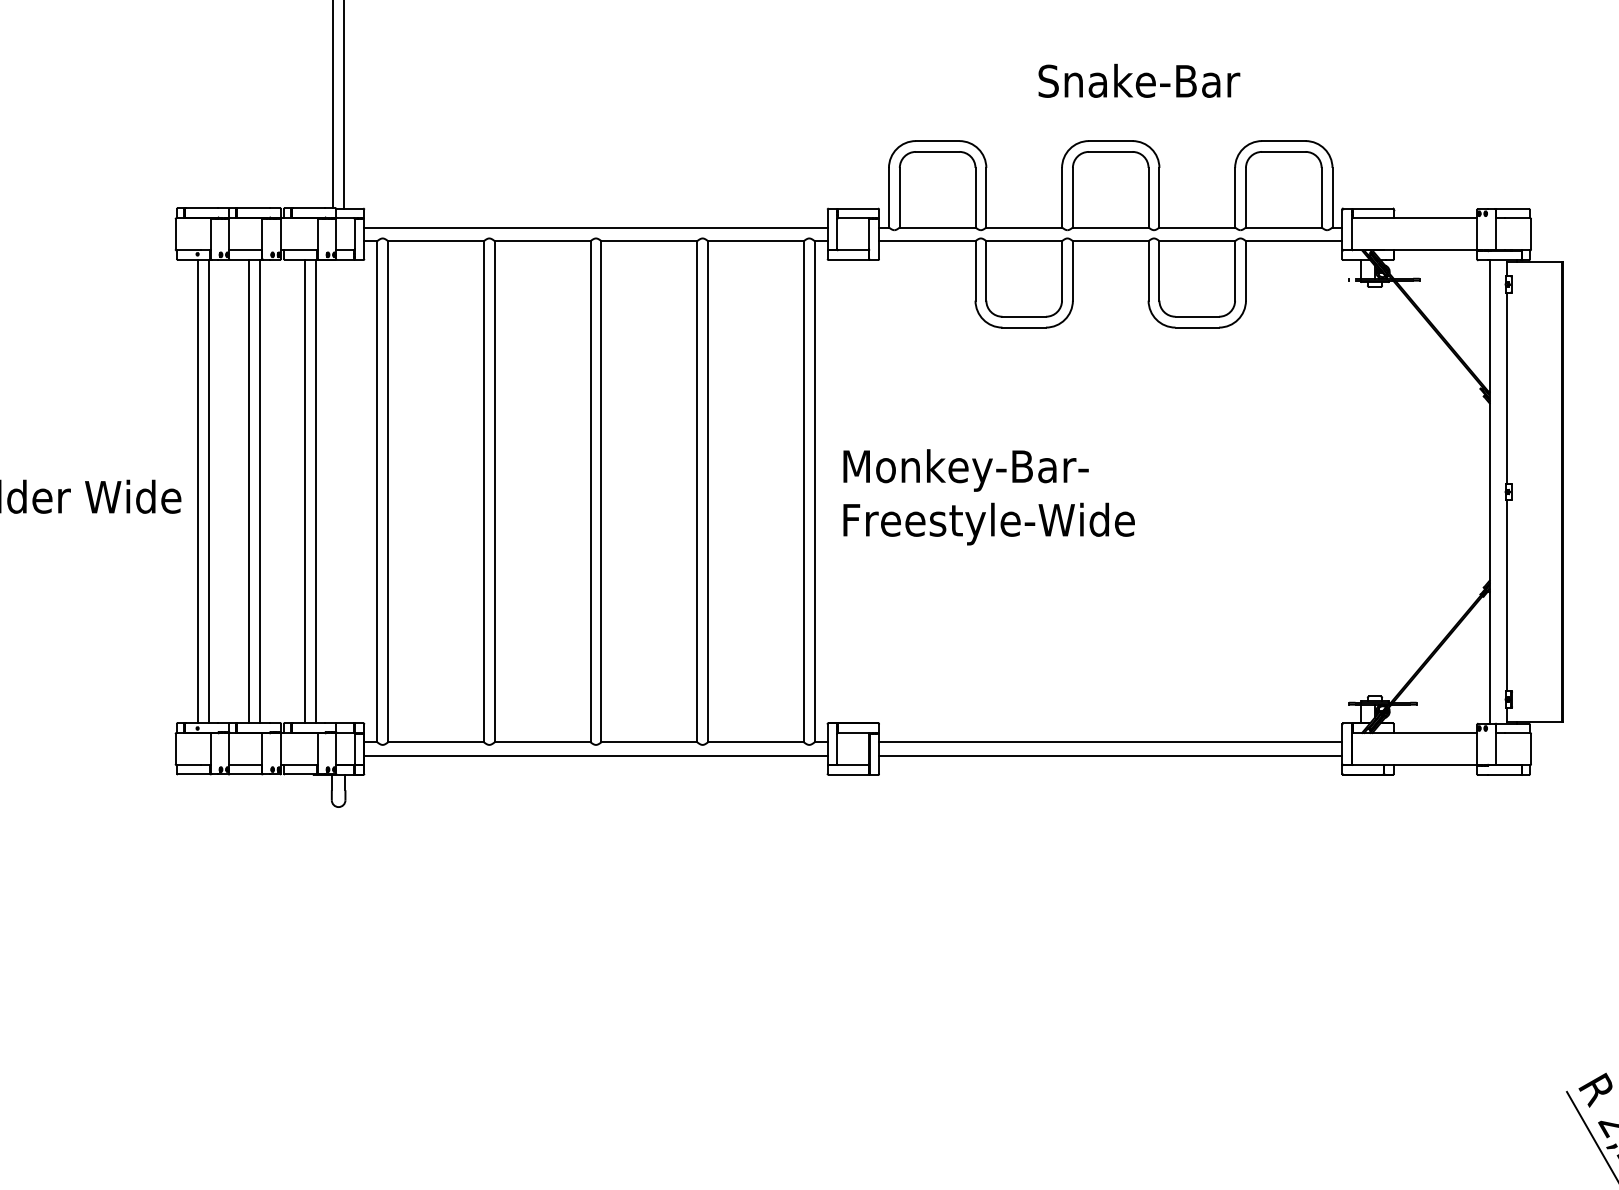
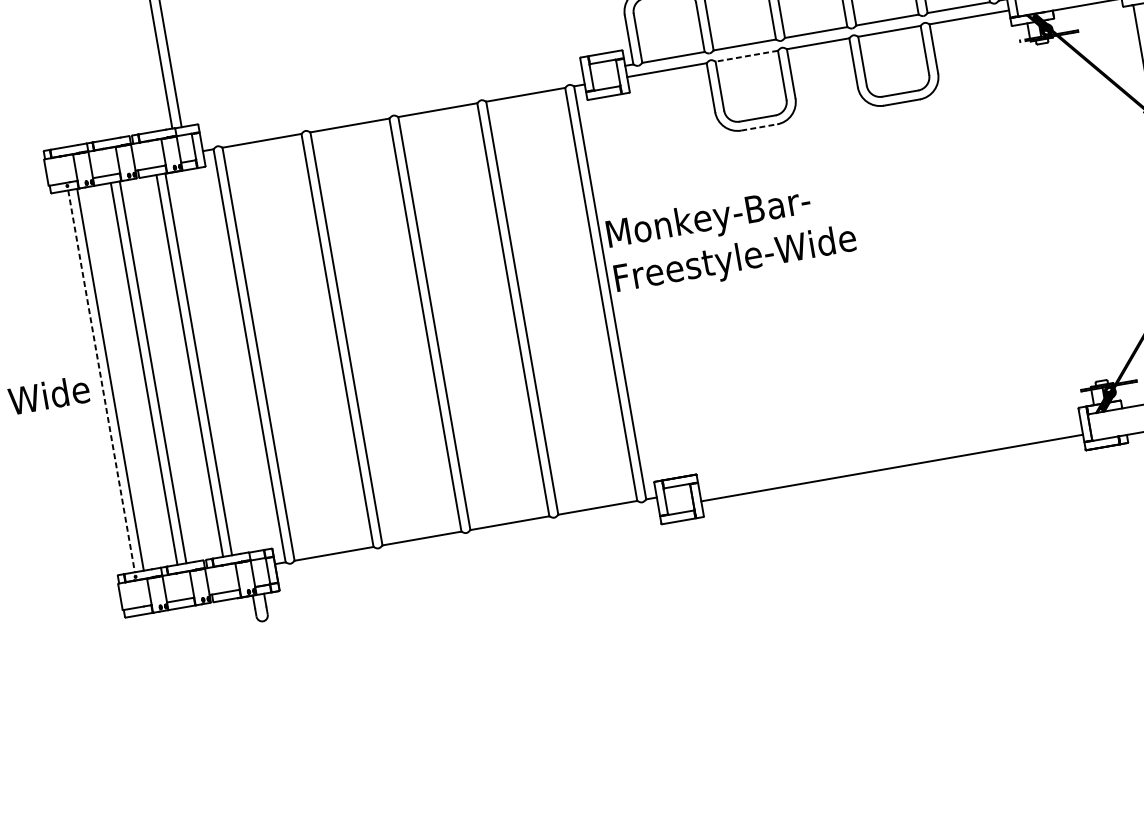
line: (595, 227) -> (391, 106), removed
line: (1024, 241) -> (747, 56), solid -> dashed
line: (1024, 327) -> (759, 127), solid -> dashed
line: (197, 491) -> (101, 381), solid -> dashed
text: (988, 497) -> (731, 239), moved
line: (1110, 742) -> (890, 457), removed
line: (595, 755) -> (467, 541), removed

